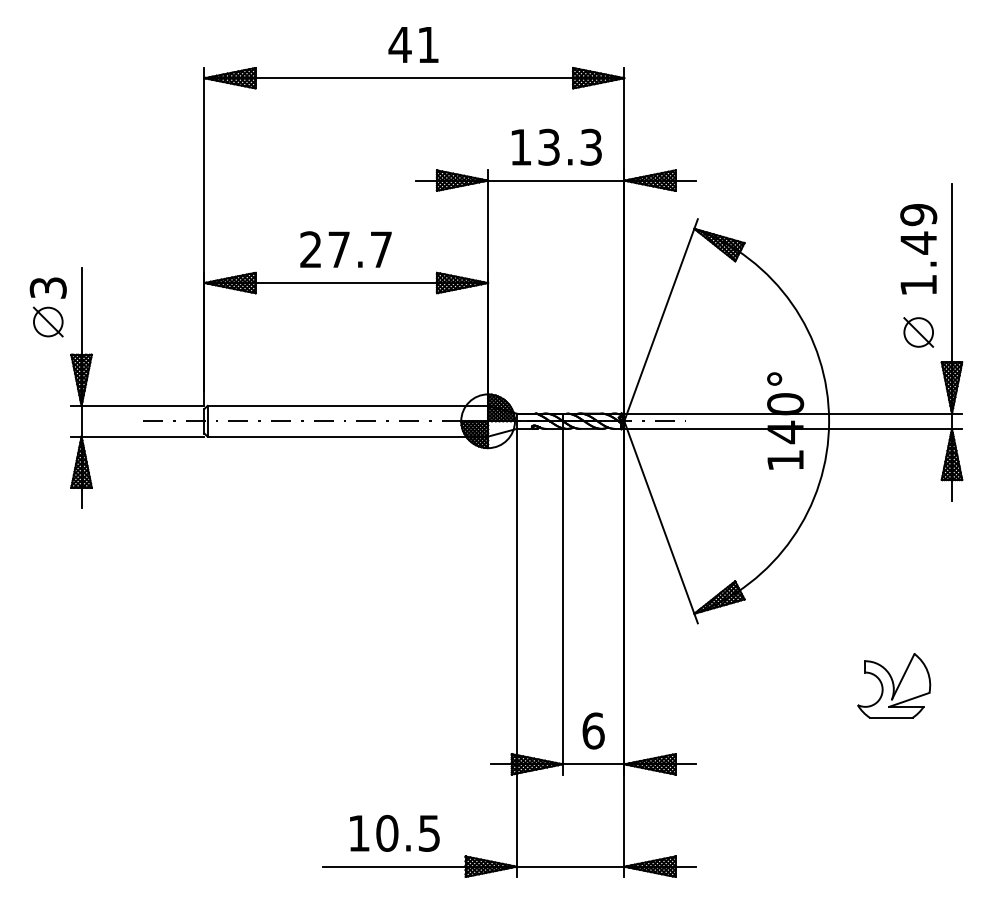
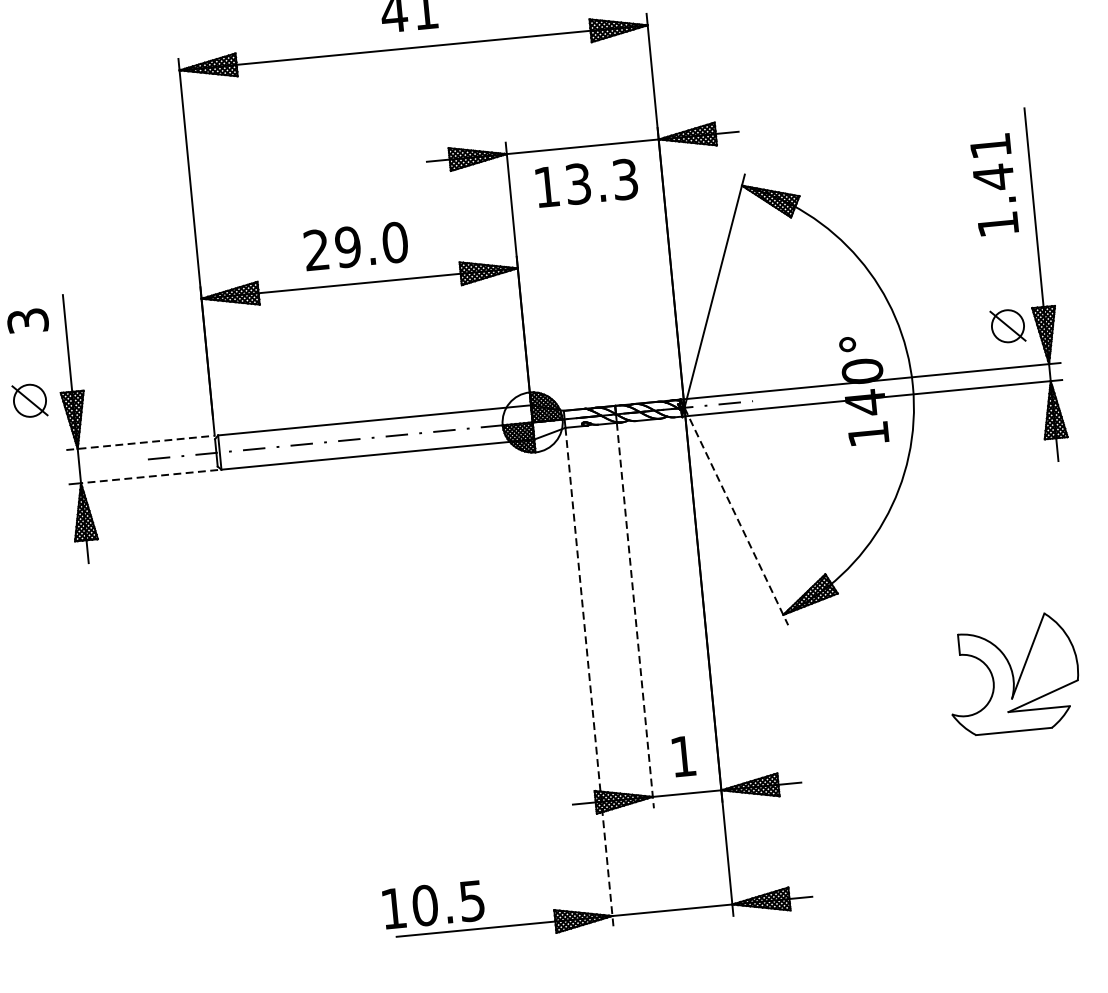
text: (556, 146) -> (586, 182), moved
text: (918, 215) -> (990, 146), 1.49 -> 1.41
text: (360, 249) -> (371, 244), 27.7 -> 29.0
part: (47, 321) -> (29, 400), moved
part: (918, 332) -> (1007, 326), moved
line: (137, 405) -> (140, 442), solid -> dashed
line: (142, 436) -> (148, 476), solid -> dashed
line: (661, 522) -> (736, 516), solid -> dashed
line: (562, 601) -> (634, 615), solid -> dashed
line: (516, 653) -> (589, 678), solid -> dashed
part: (894, 685) -> (1014, 673), size x1.6
text: (593, 730) -> (683, 755), 6 -> 1
text: (394, 833) -> (433, 904), moved

